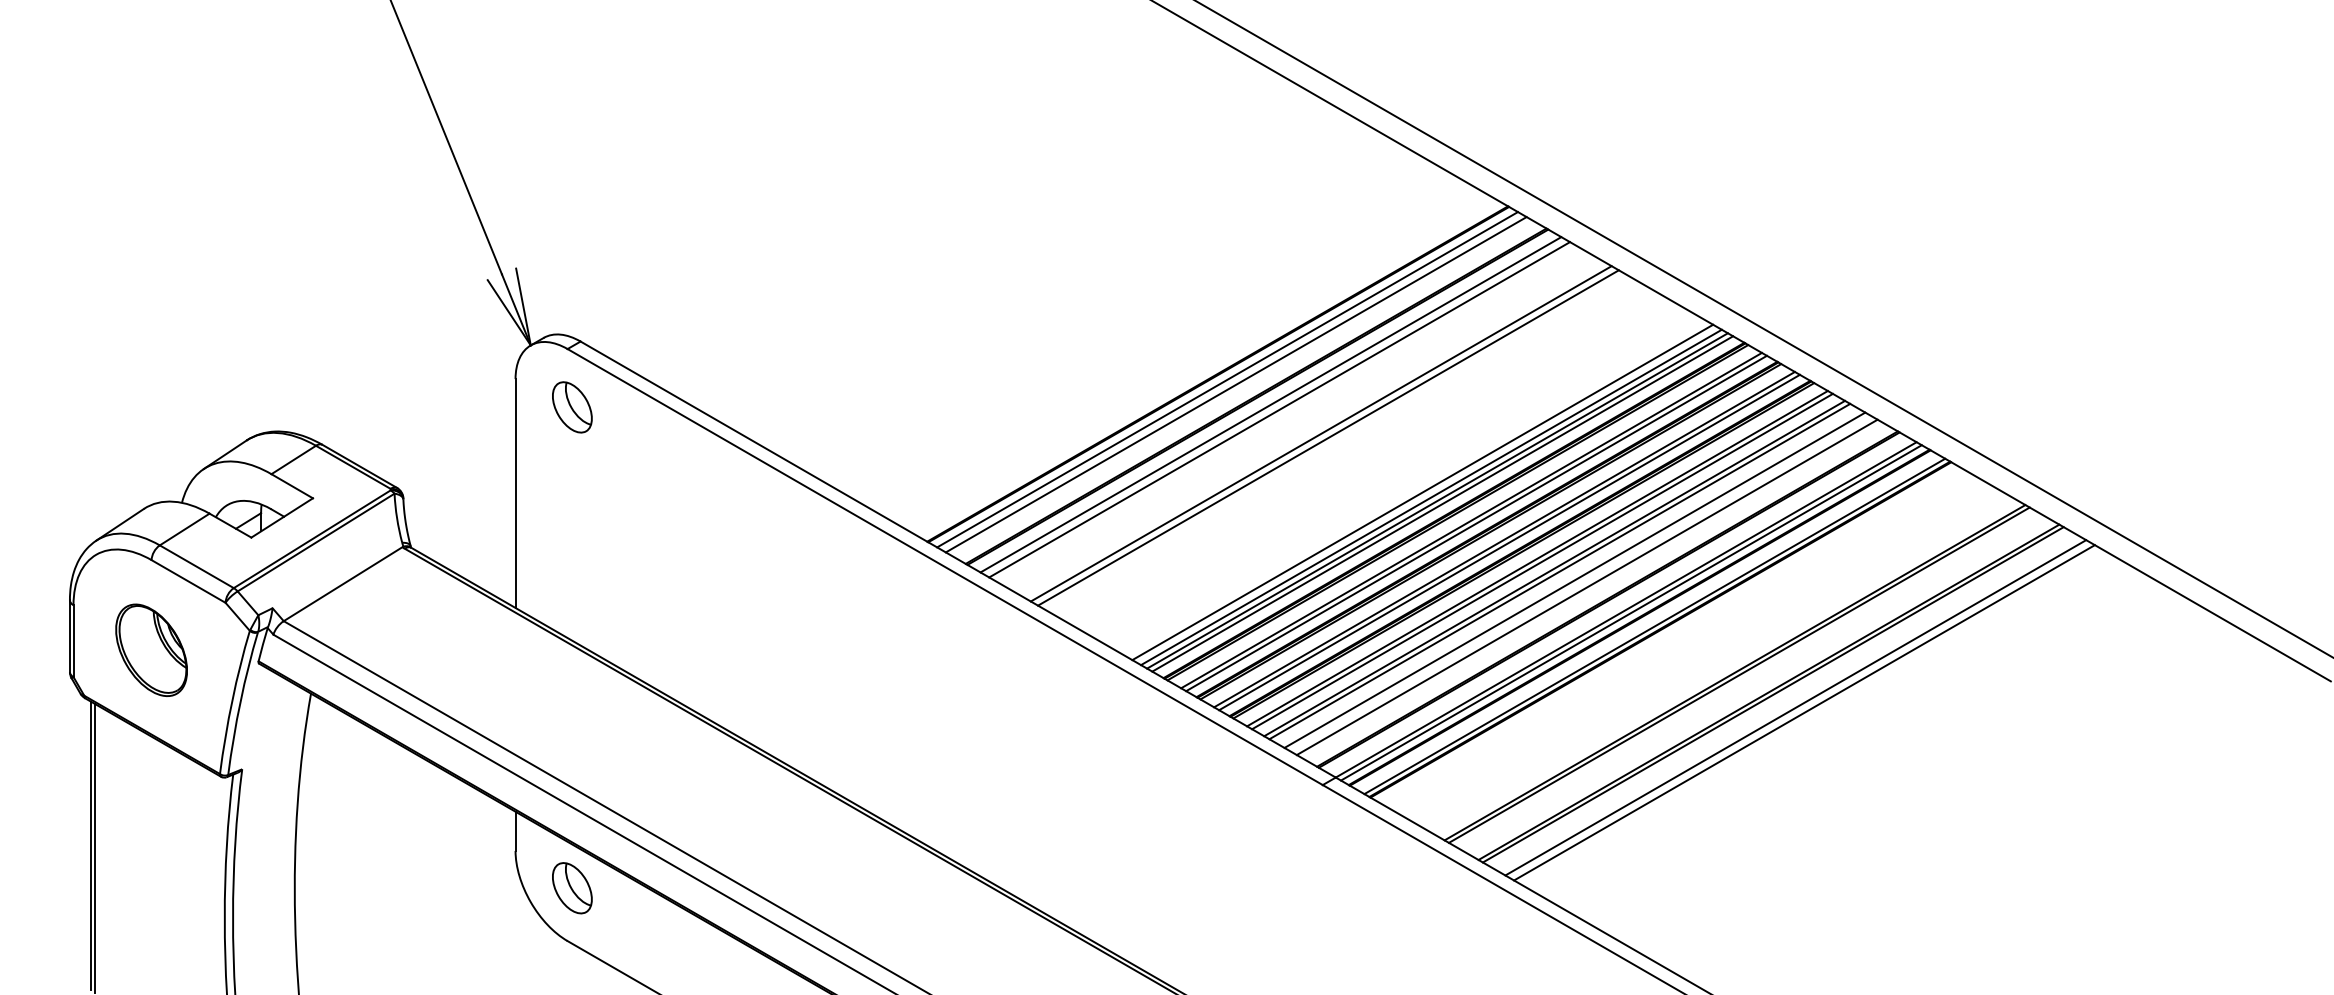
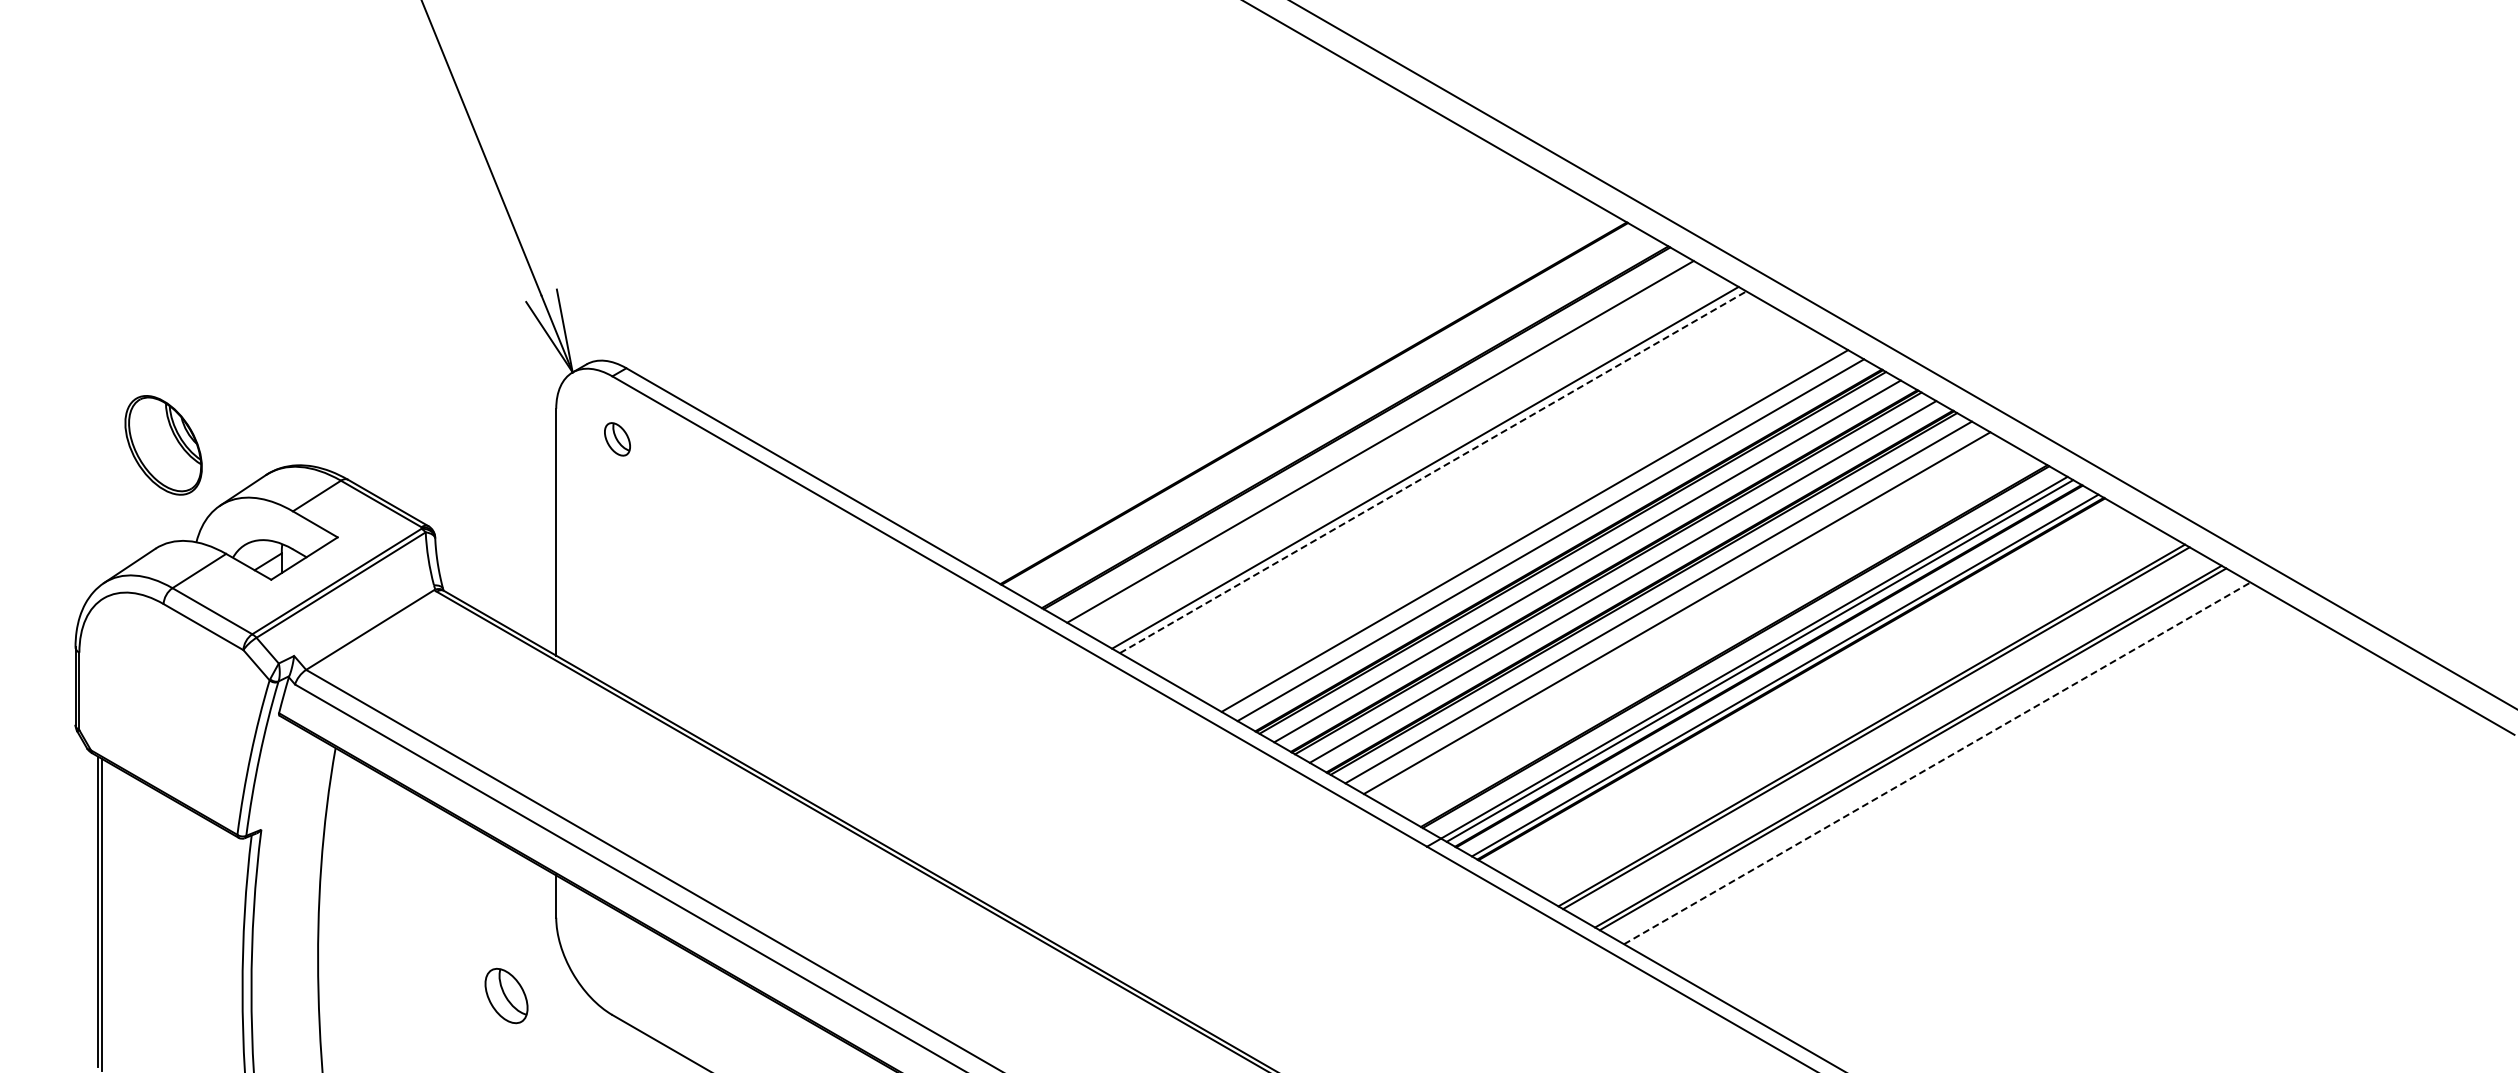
line: (1227, 379) -> (1324, 409), removed
line: (1236, 384) -> (1333, 414), removed
line: (1270, 404) -> (1370, 436), removed
part: (572, 407) -> (617, 439), size x0.6
line: (1328, 438) -> (1433, 472), solid -> dashed
line: (1431, 497) -> (1544, 536), removed
line: (1442, 503) -> (1556, 543), removed
line: (1476, 523) -> (1592, 564), removed
line: (1509, 541) -> (1628, 584), removed
line: (1541, 561) -> (1663, 605), removed
line: (1559, 571) -> (1682, 616), removed
line: (1574, 580) -> (1698, 625), removed
line: (1587, 587) -> (1712, 633), removed
part: (151, 650) -> (163, 445), moved
line: (1795, 707) -> (1937, 763), solid -> dashed
line: (1804, 712) -> (1946, 768), removed
part: (572, 887) -> (506, 995), moved

